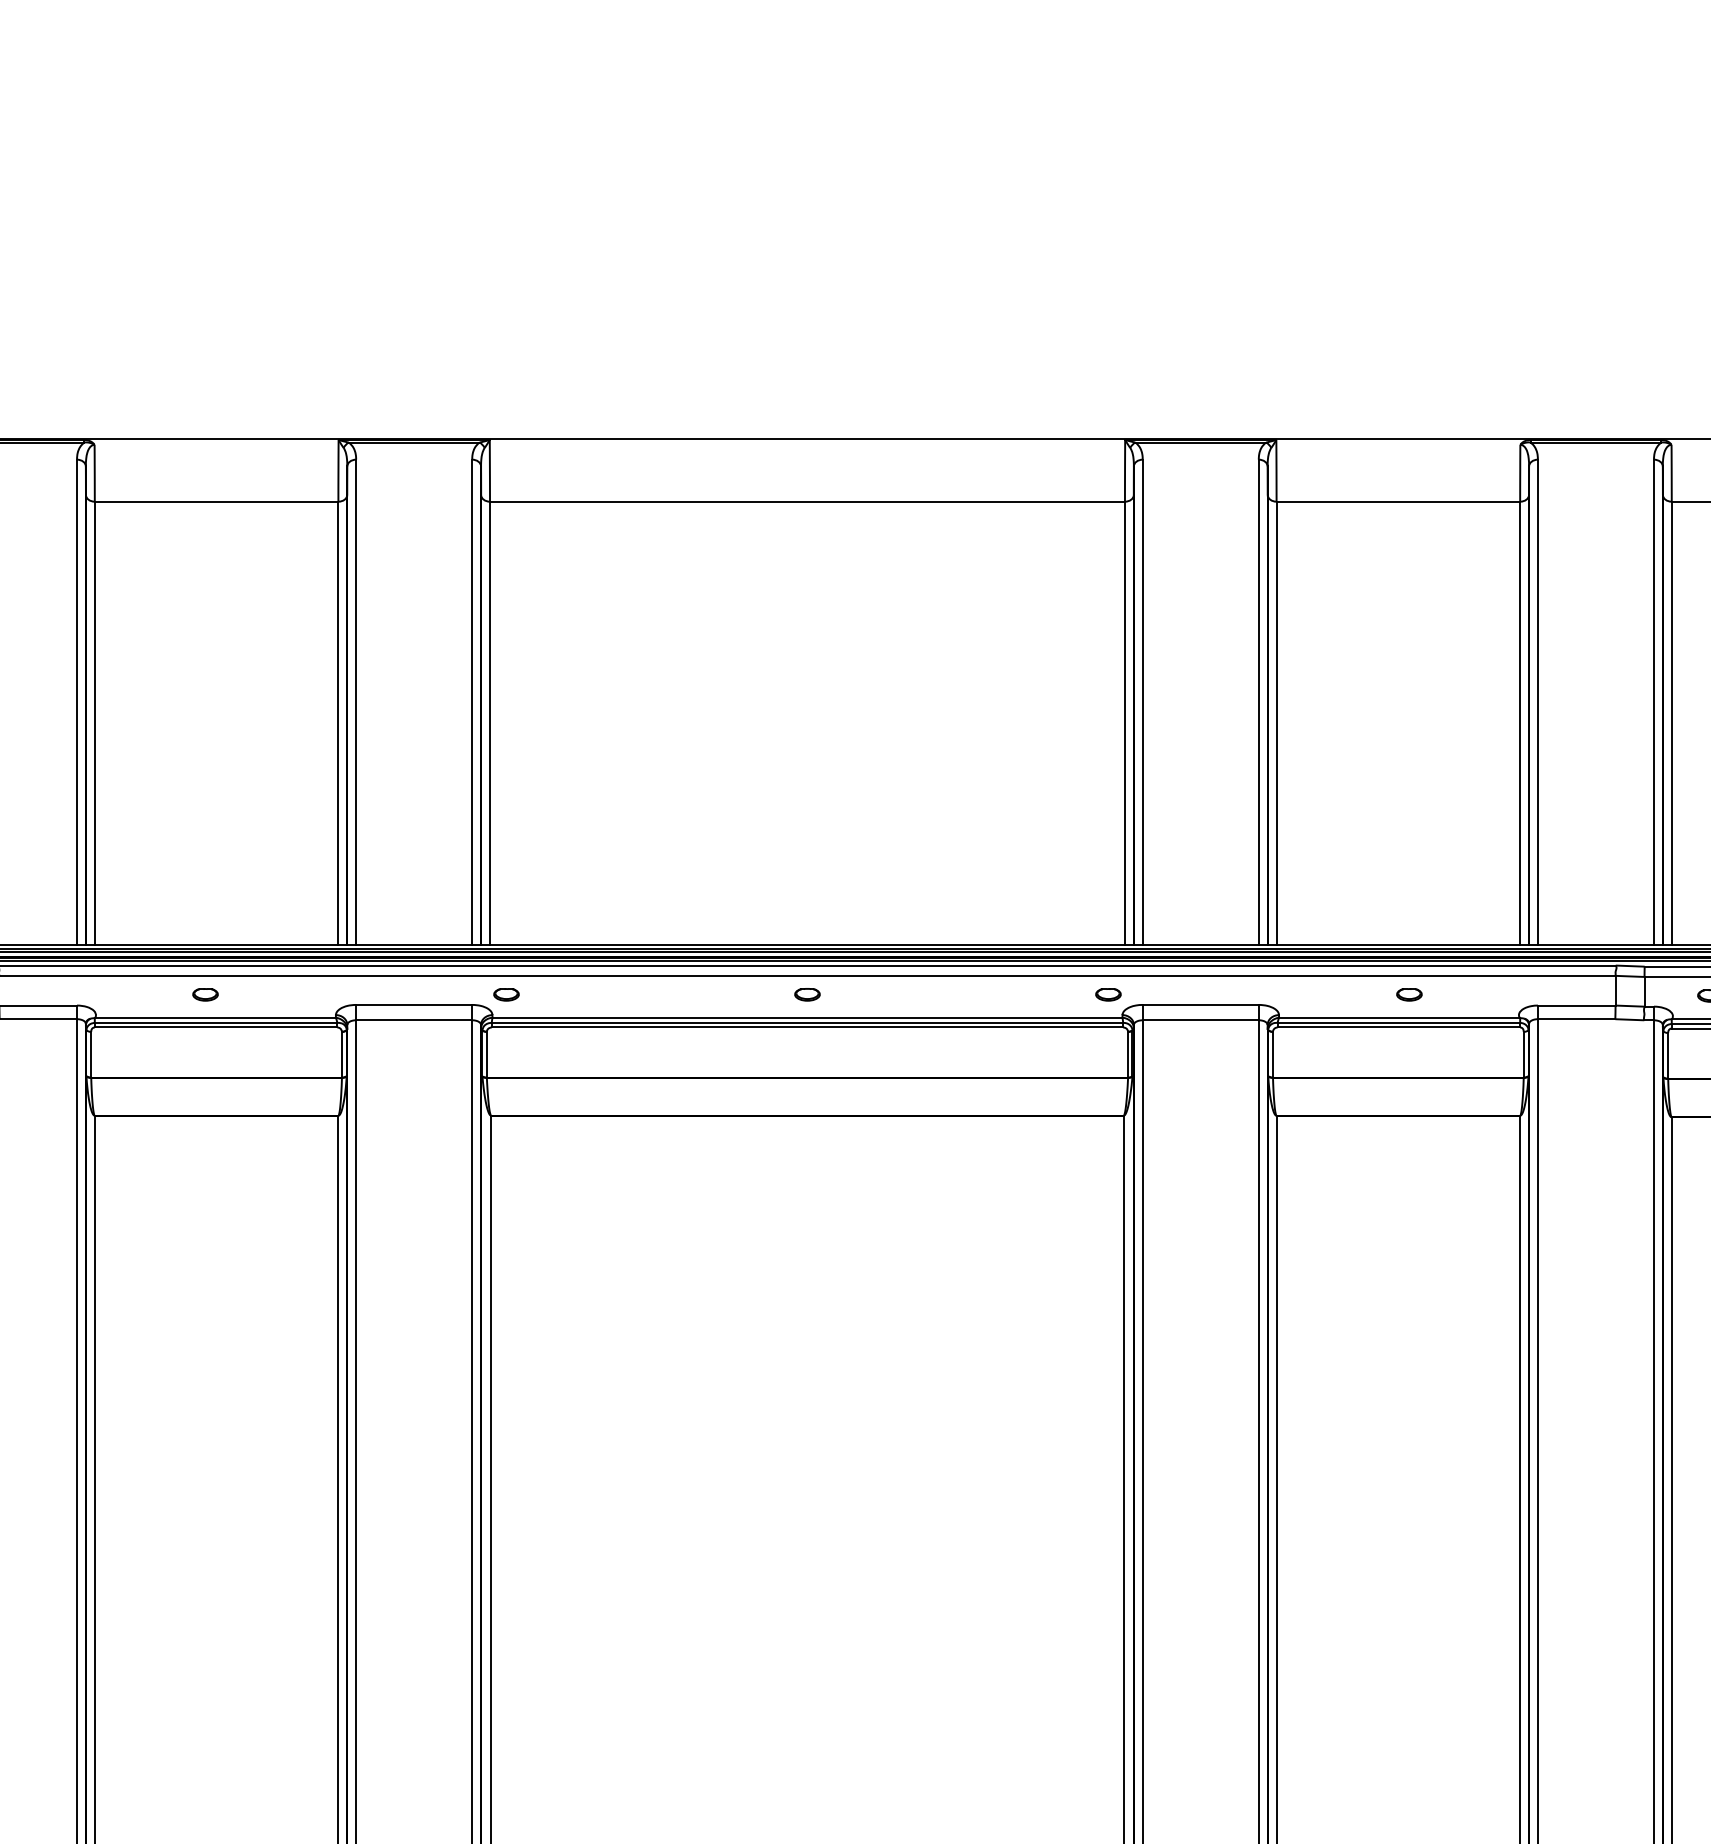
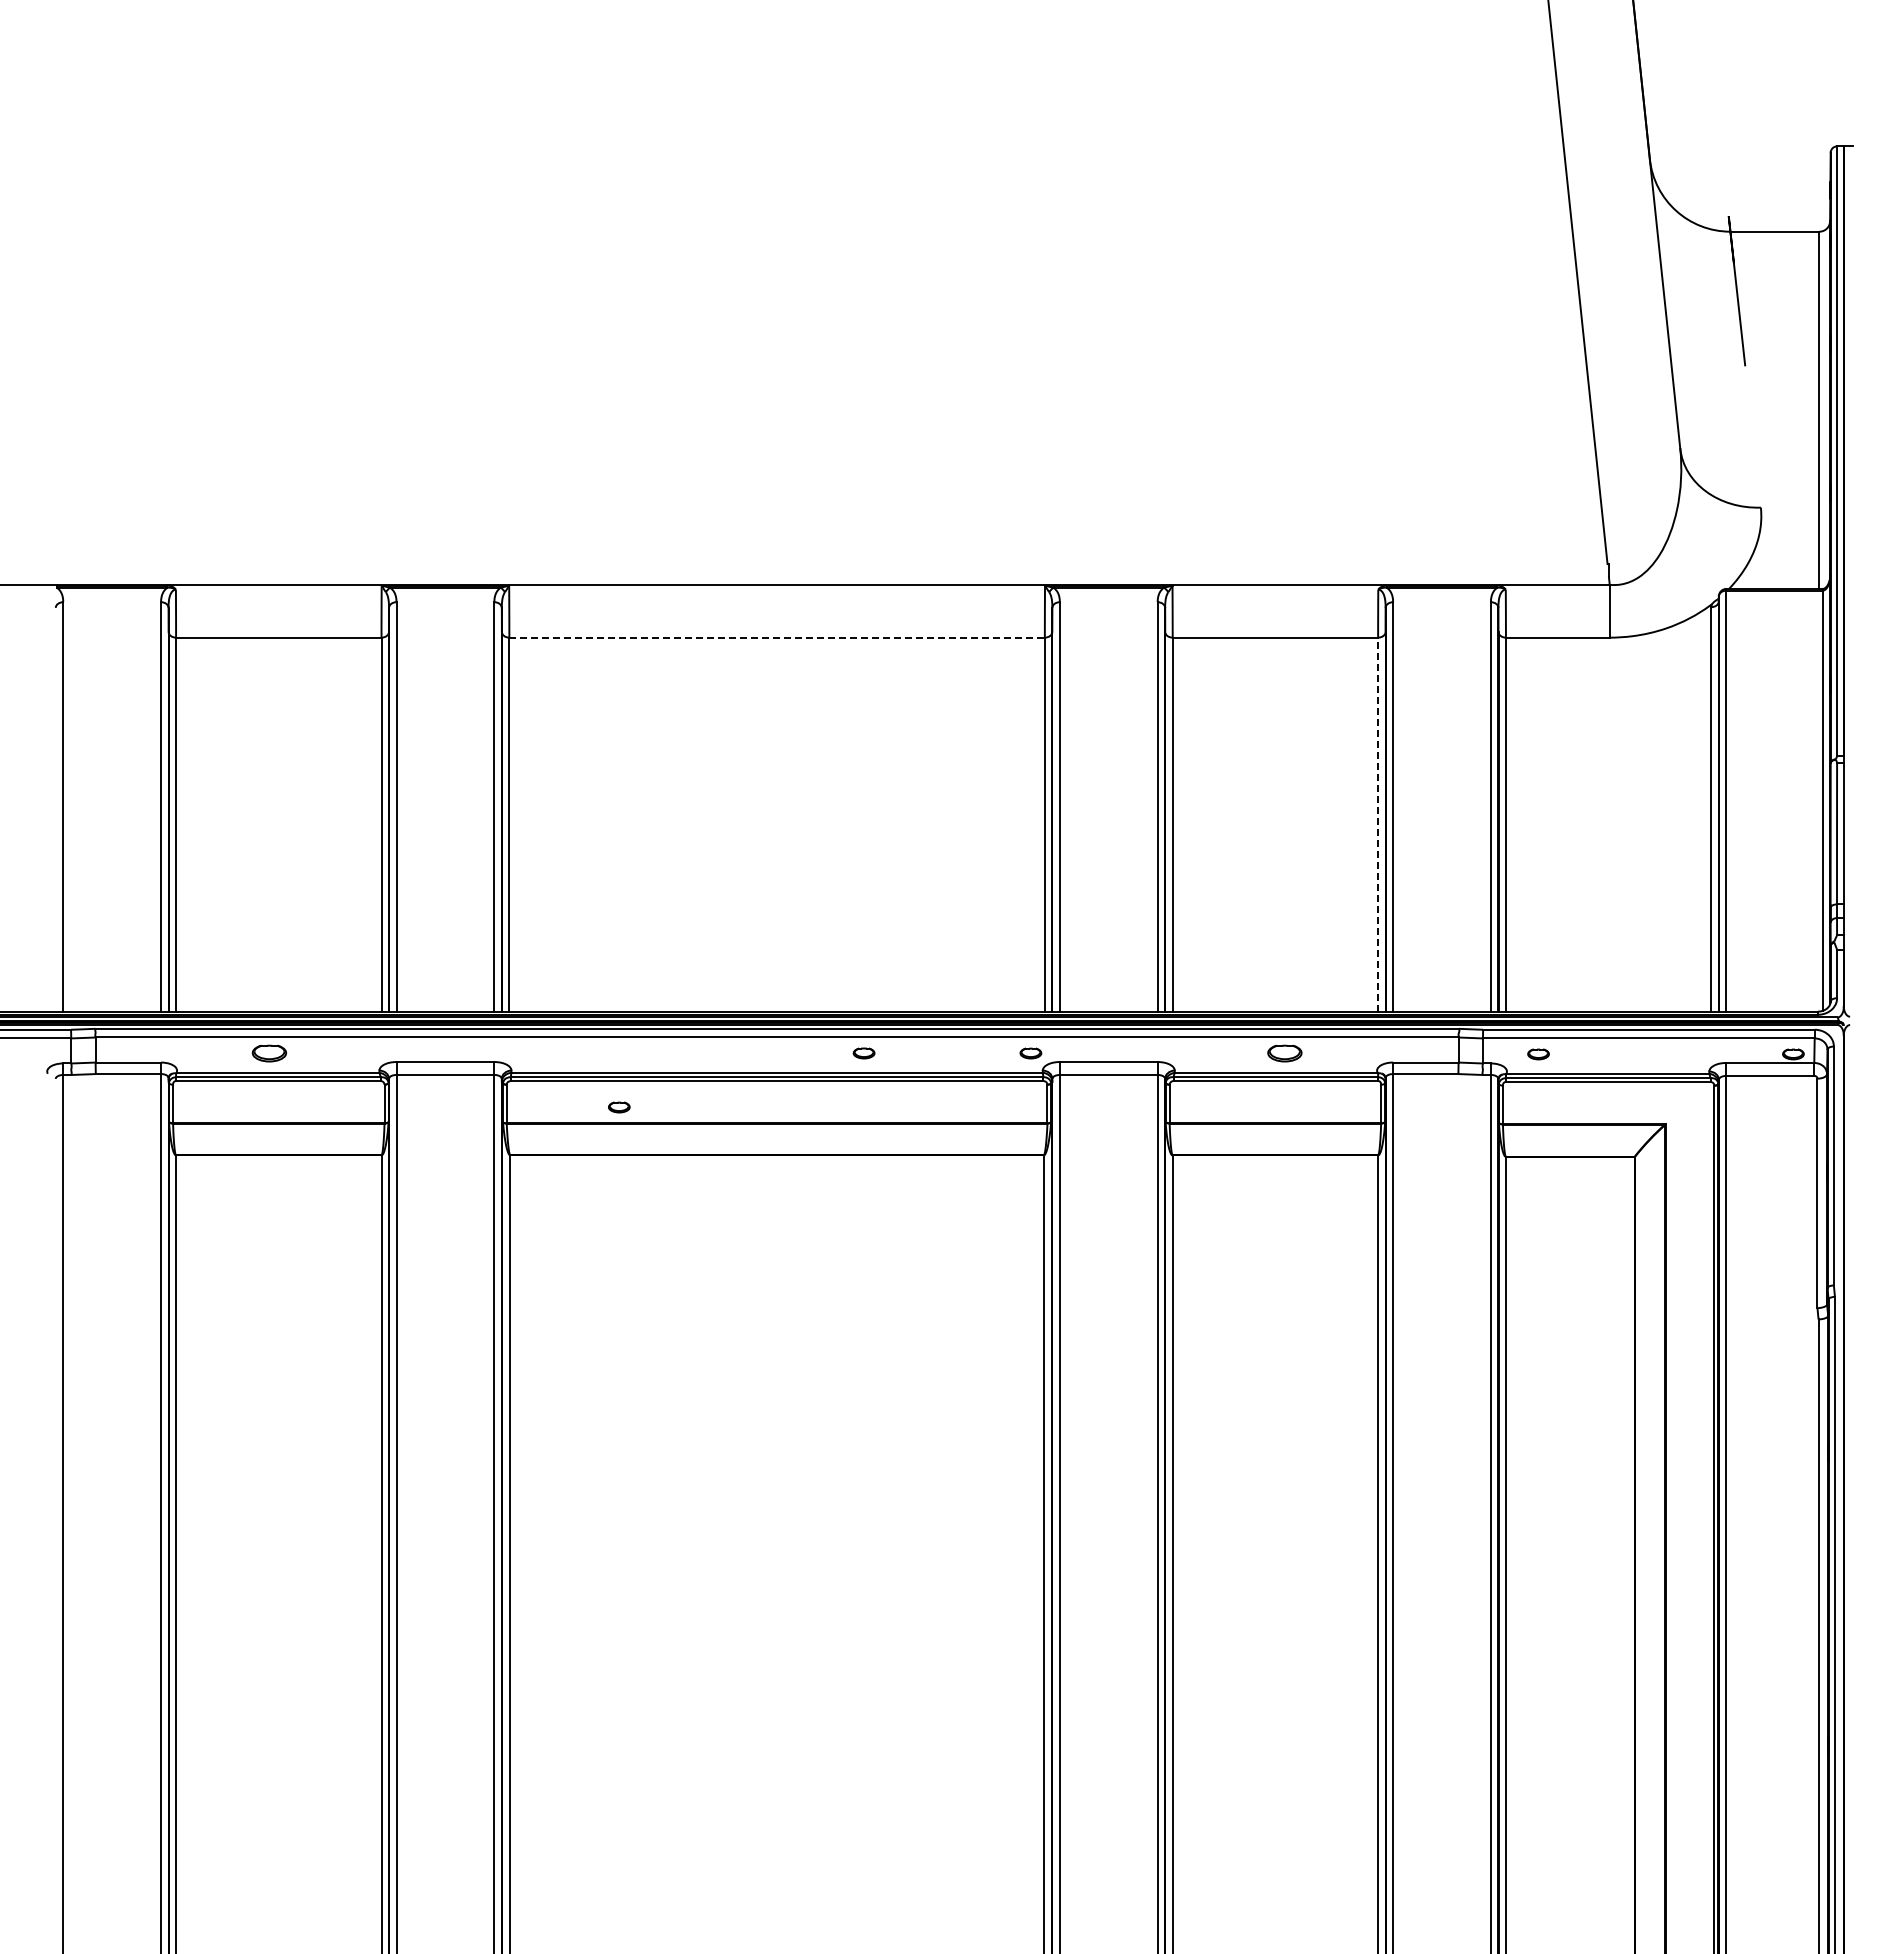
line: (807, 501) -> (777, 637), solid -> dashed
line: (1520, 723) -> (1378, 824), solid -> dashed
part: (205, 994) -> (269, 1053), size x1.6
part: (506, 994) -> (619, 1107), moved
part: (806, 994) -> (863, 1053), moved
part: (1409, 994) -> (1284, 1053), size x1.6

